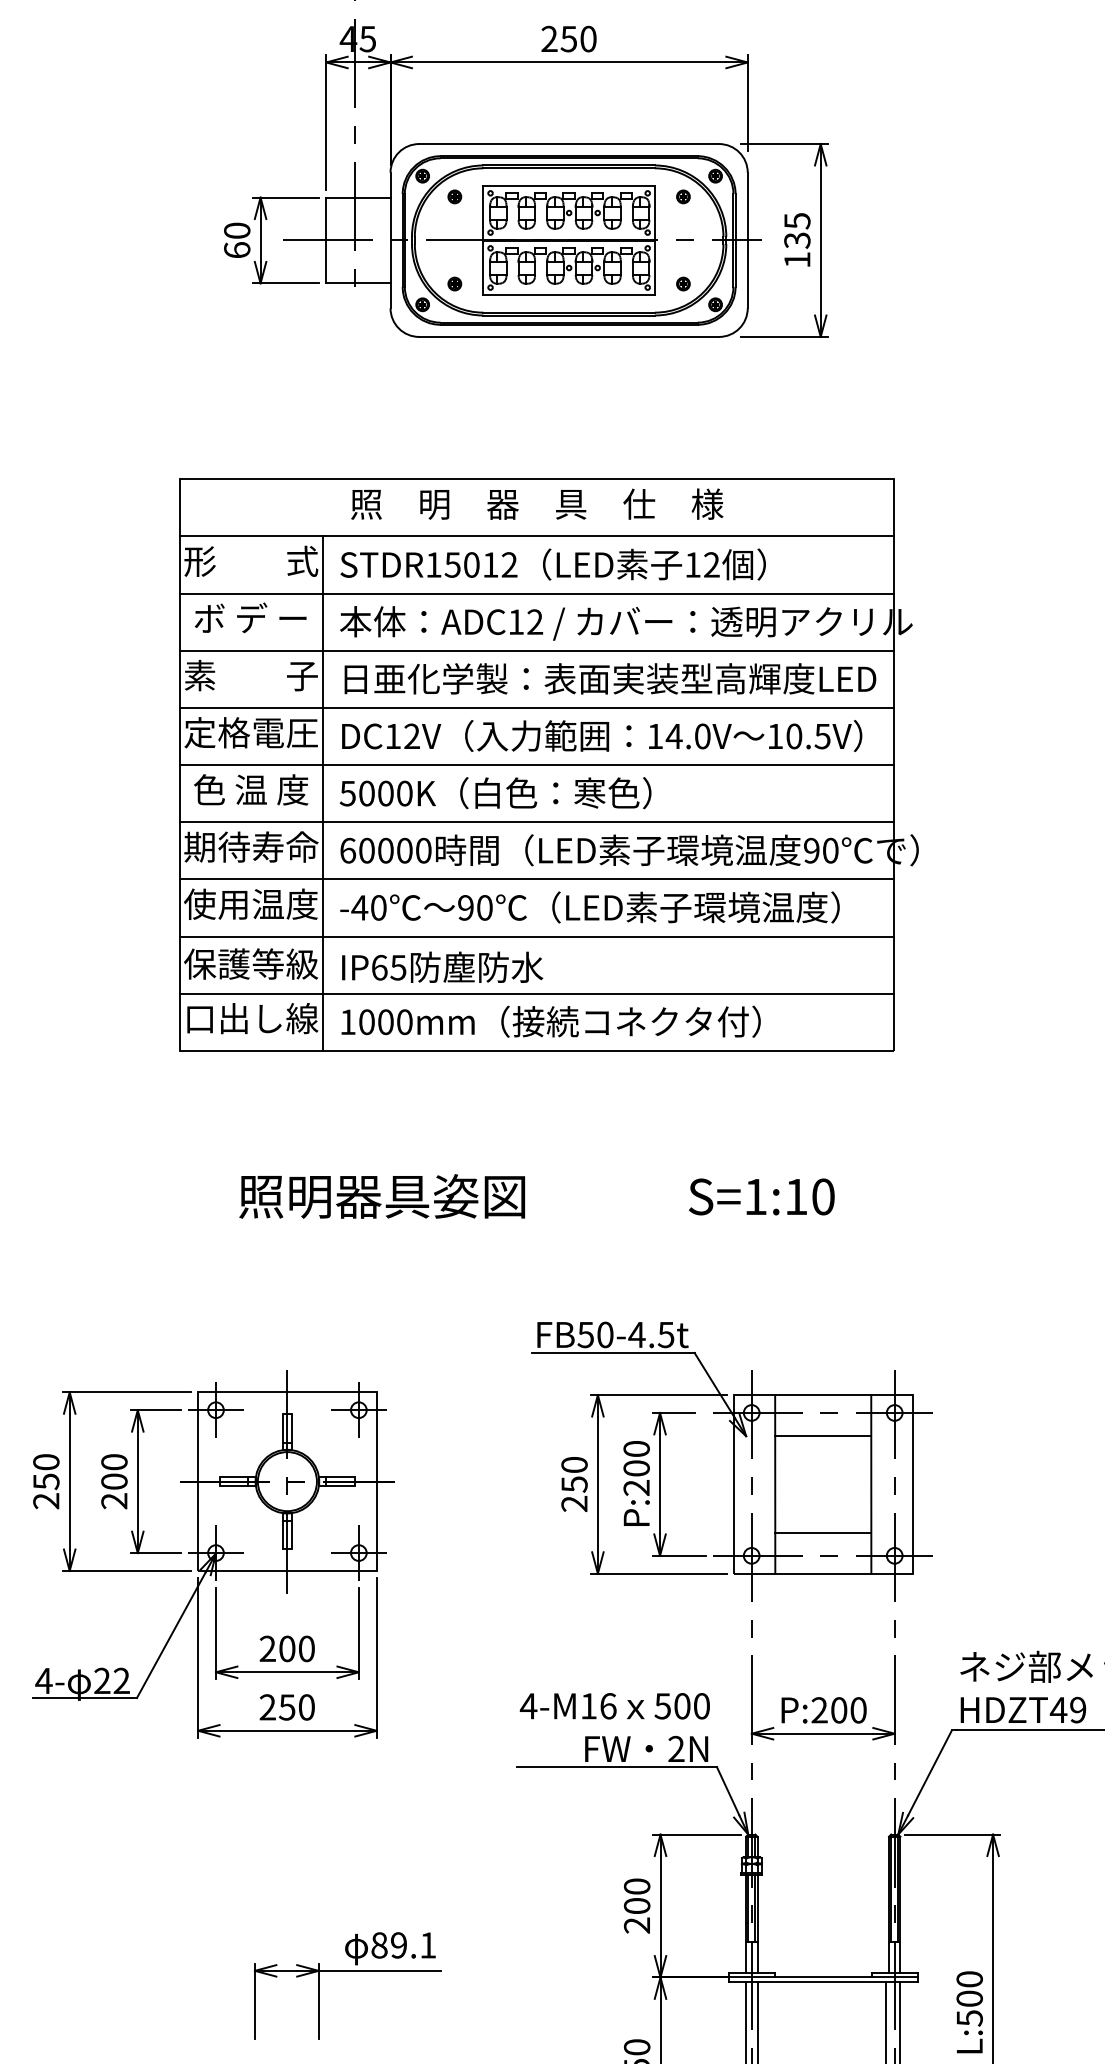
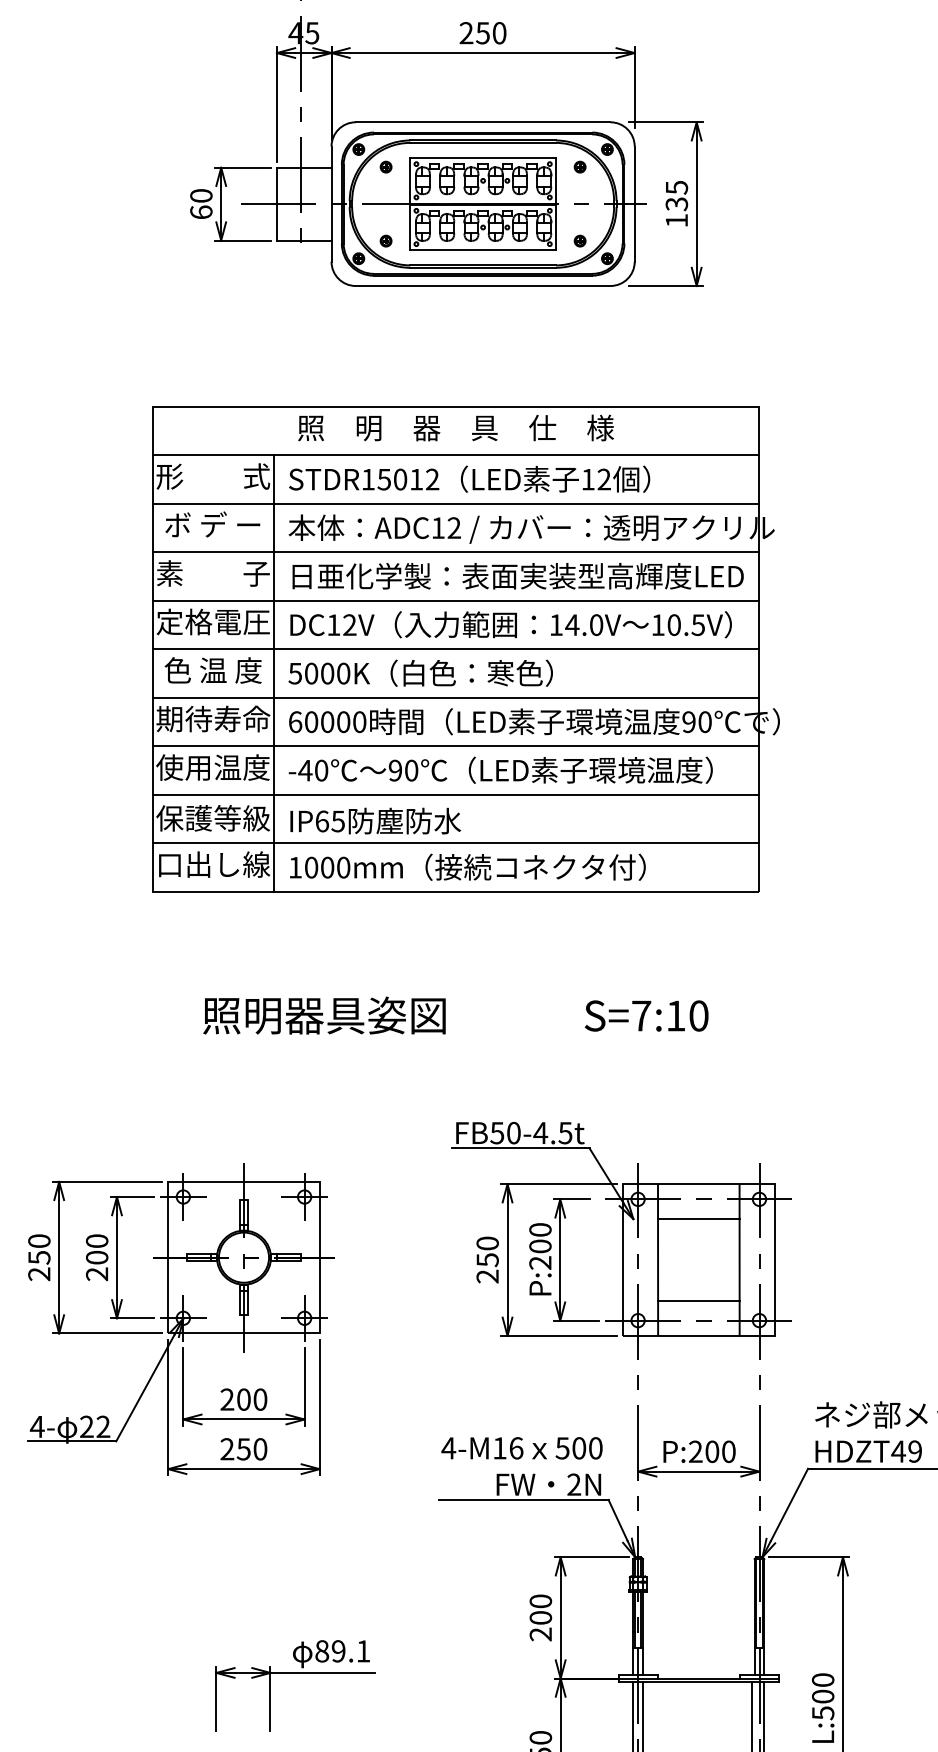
text: (755, 1196) -> (641, 1015), S=1:10 -> S=7:10

